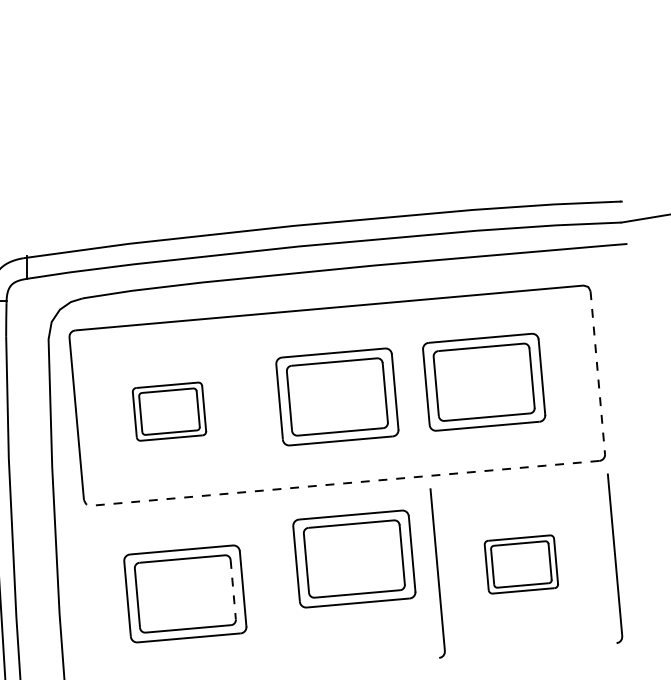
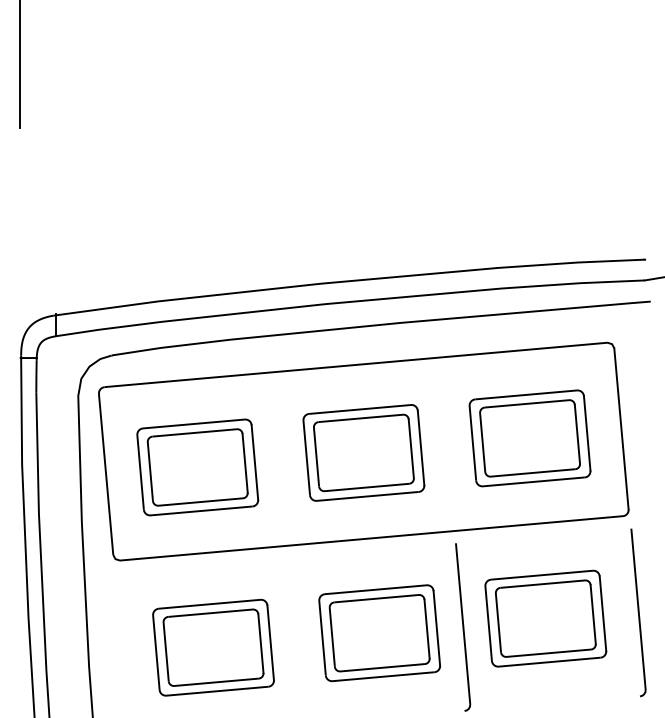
line: (597, 372) -> (621, 428), dashed -> solid
part: (483, 382) -> (529, 438), moved
part: (169, 411) -> (197, 467), size x1.67
line: (339, 483) -> (365, 538), dashed -> solid
part: (354, 559) -> (379, 633), moved
part: (521, 564) -> (545, 618), size x1.67
line: (232, 589) -> (260, 643), dashed -> solid

